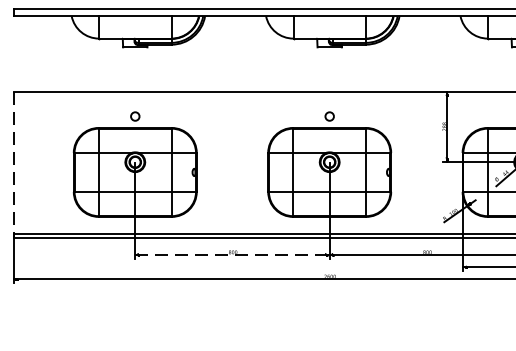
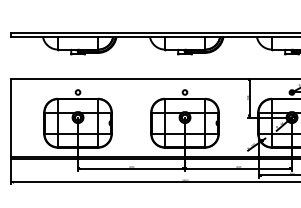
line: (14, 163) -> (11, 118), dashed -> solid
line: (234, 254) -> (132, 168), dashed -> solid

